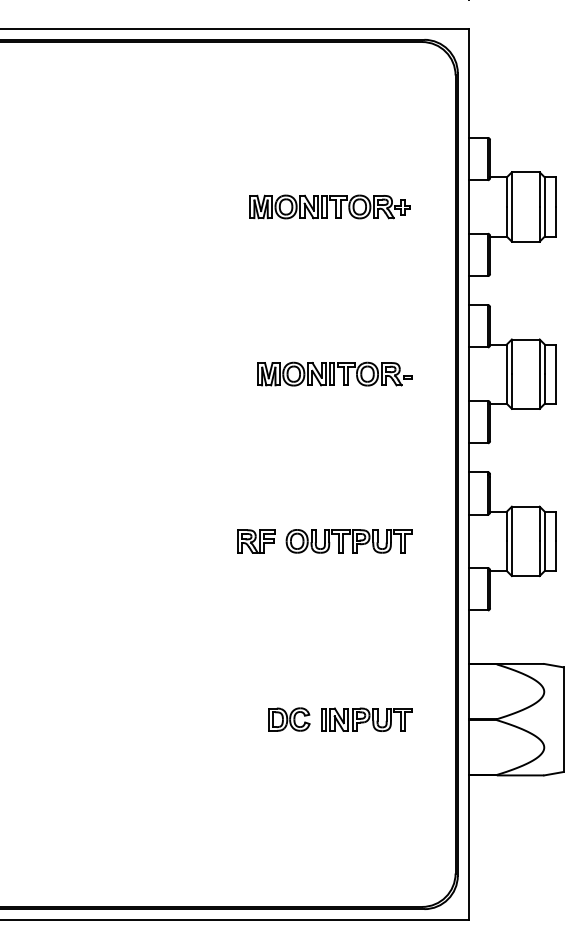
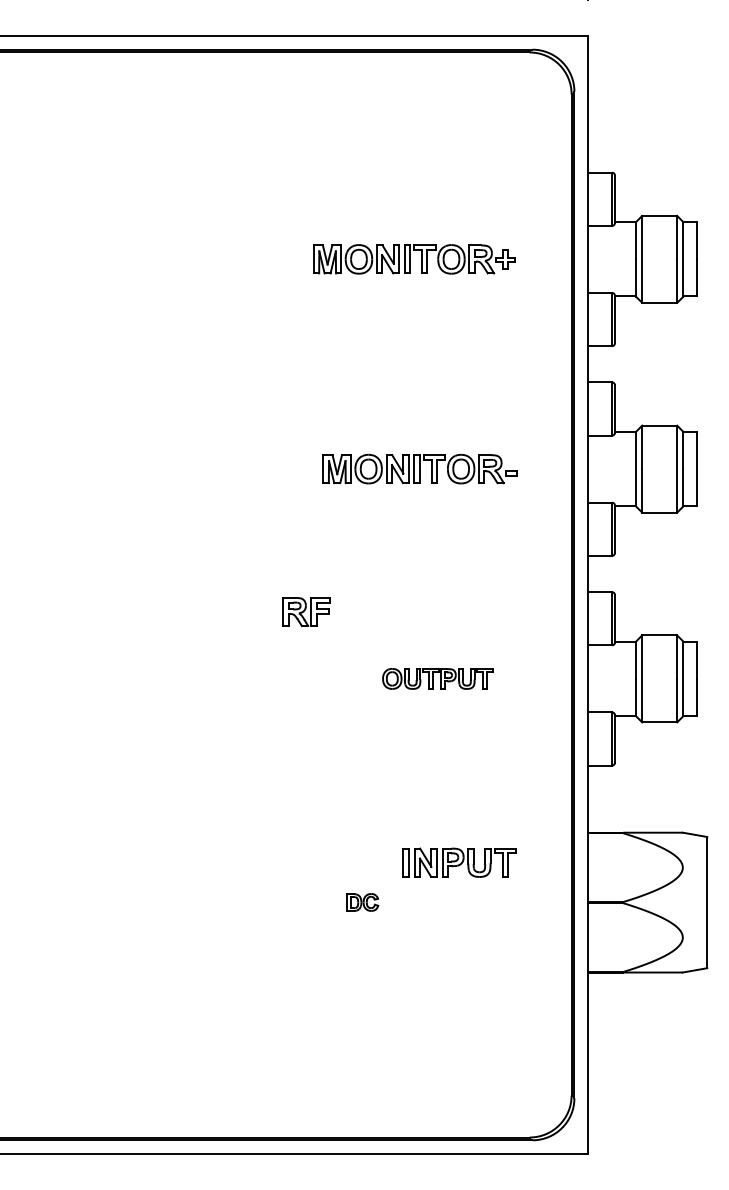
part: (256, 541) -> (306, 611), moved
part: (348, 541) -> (437, 678), size x0.7
part: (288, 719) -> (362, 902), size x0.6
part: (366, 719) -> (459, 862), moved

